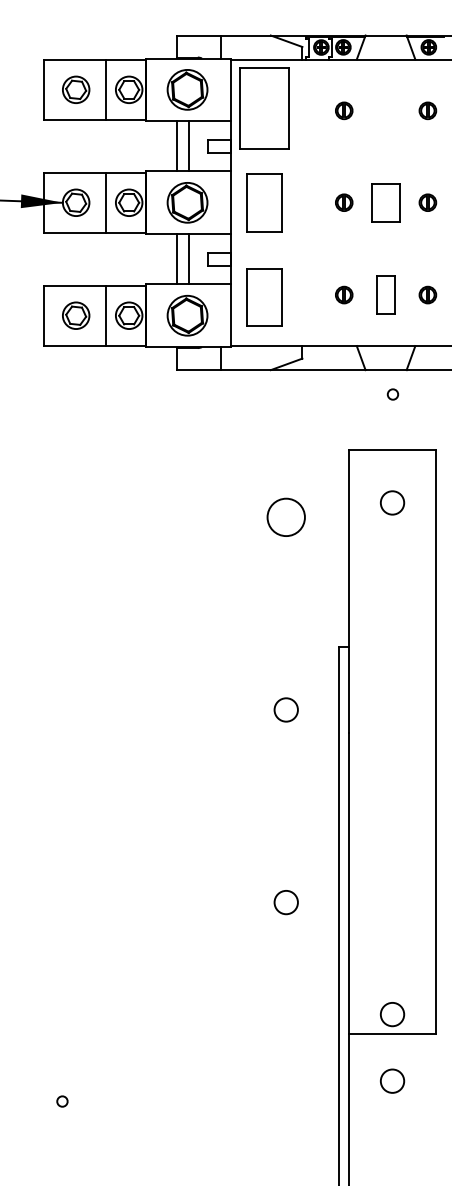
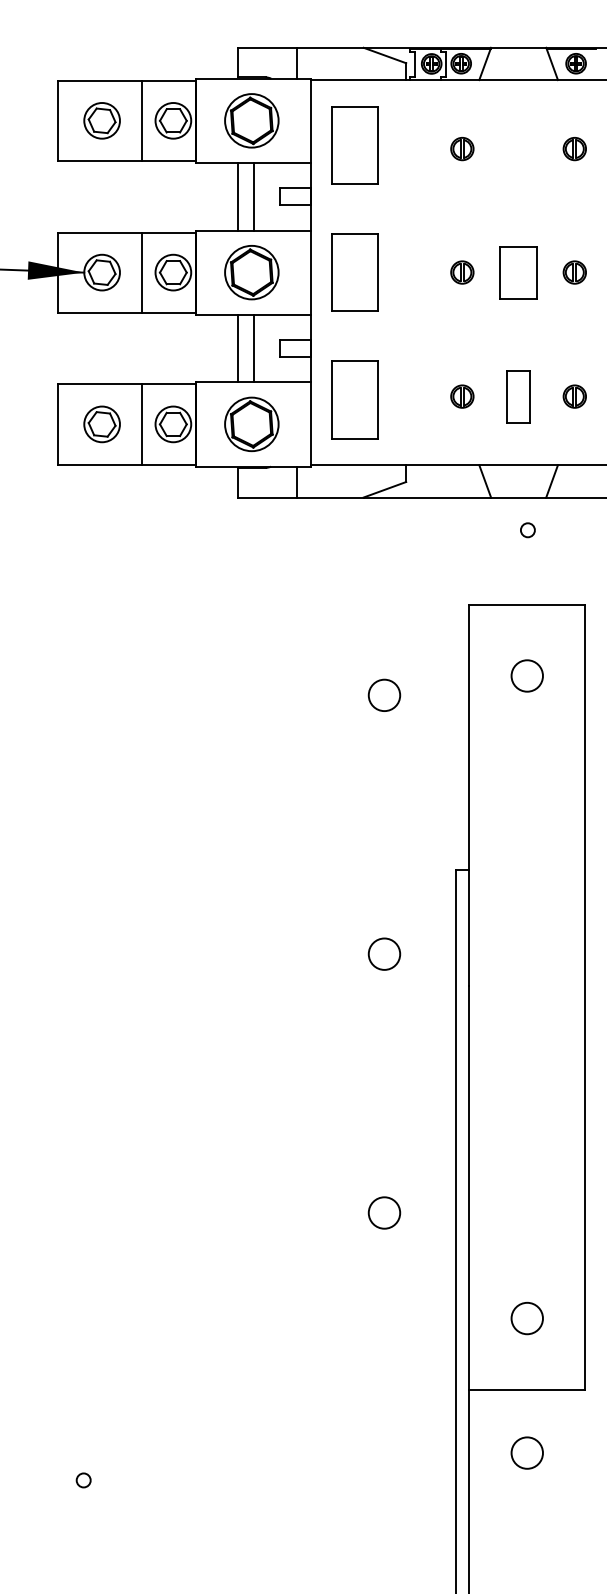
part: (263, 108) -> (354, 145), size x0.71
circle: (286, 517) -> (384, 695), size x0.62
circle: (391, 1014) -> (526, 1318), moved

